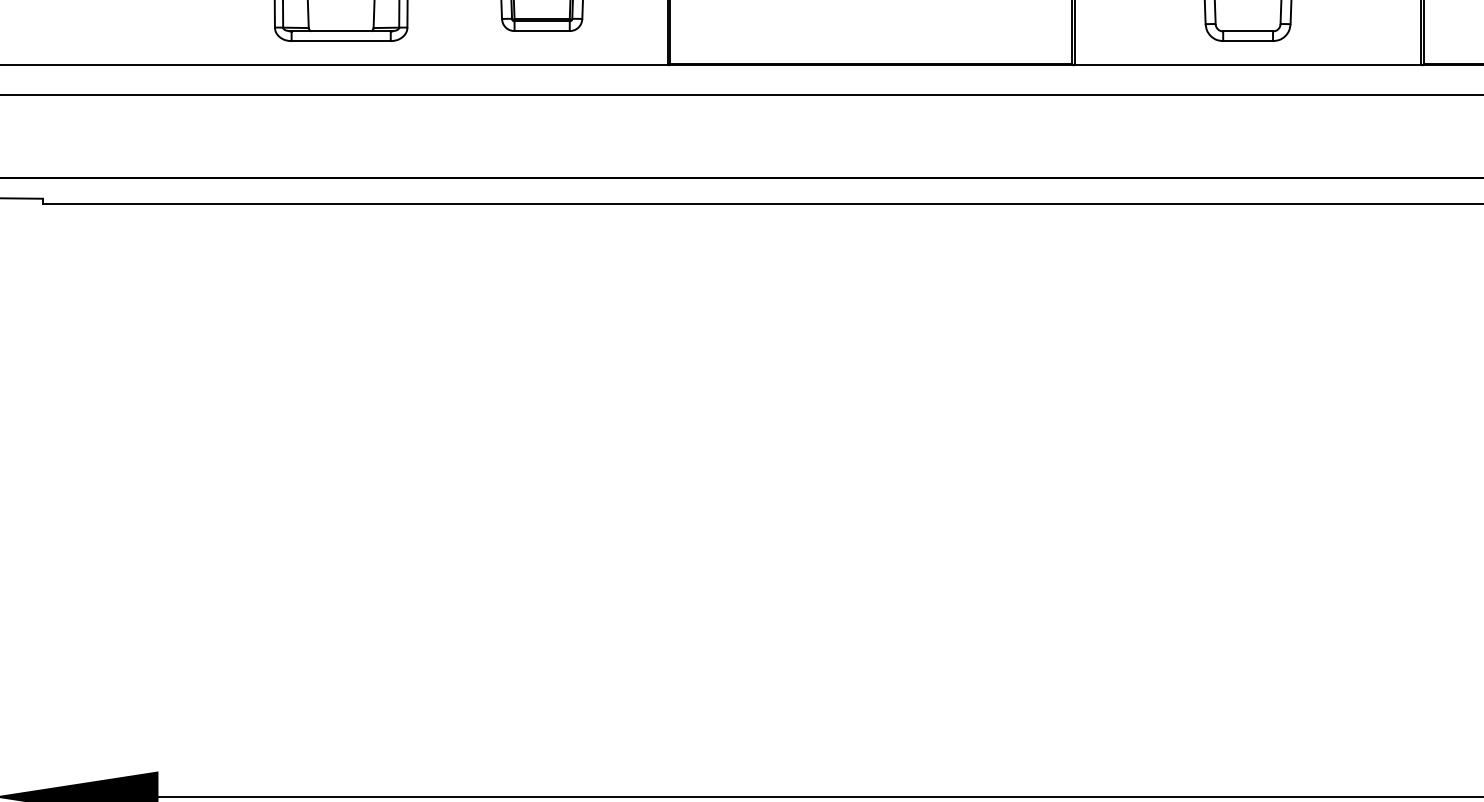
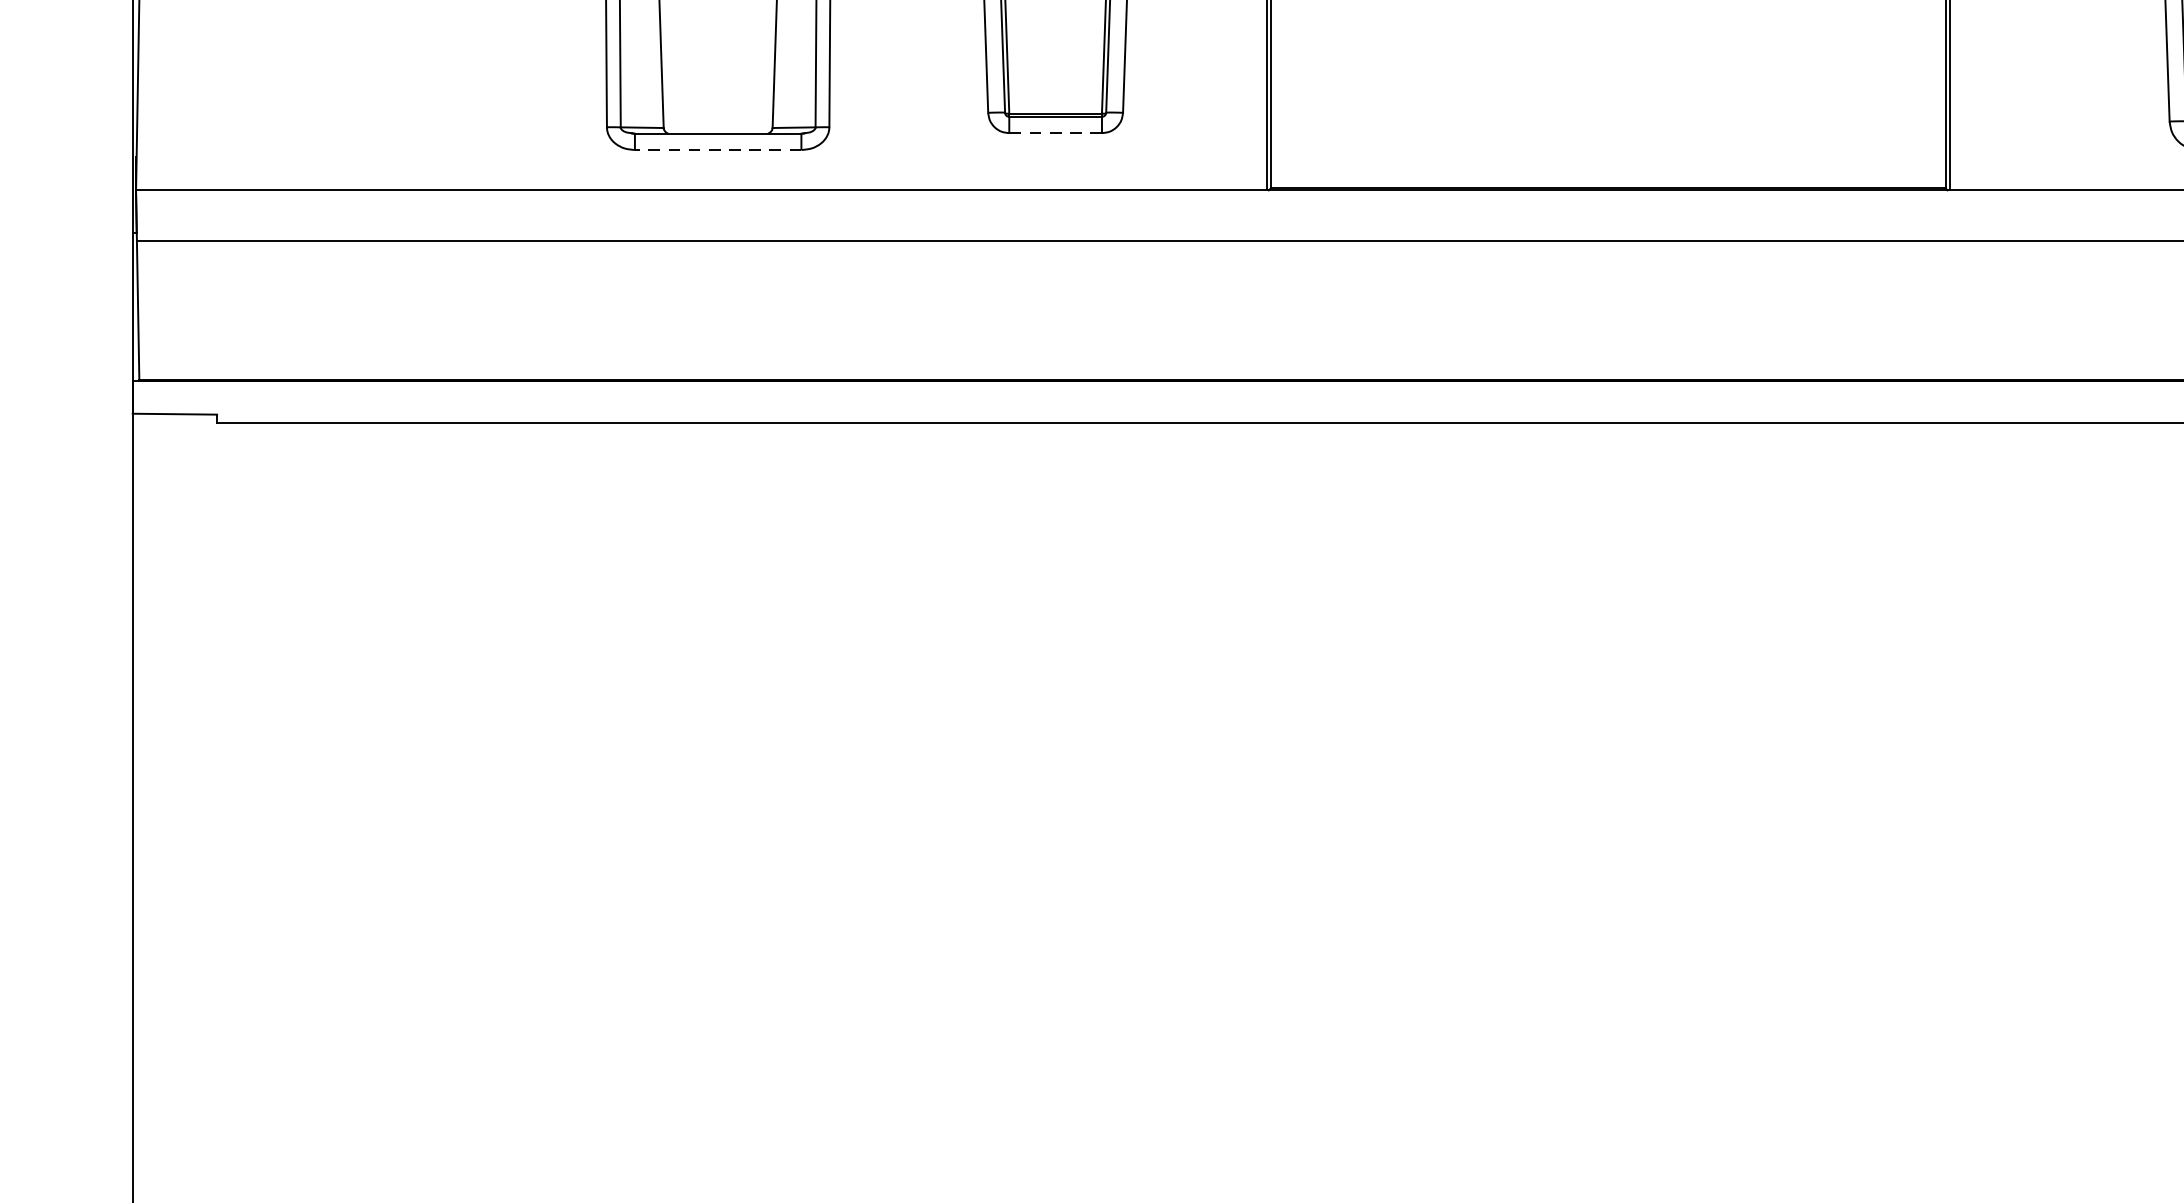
line: (542, 31) -> (1056, 133), solid -> dashed
line: (341, 41) -> (718, 150), solid -> dashed

